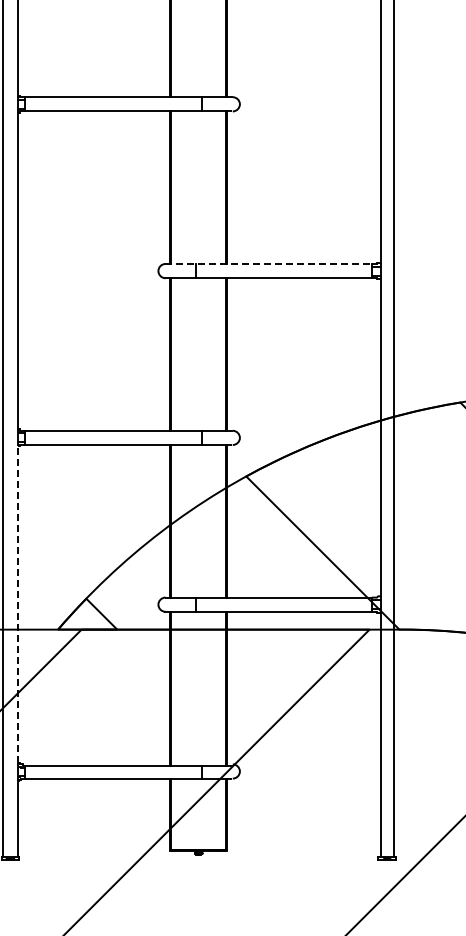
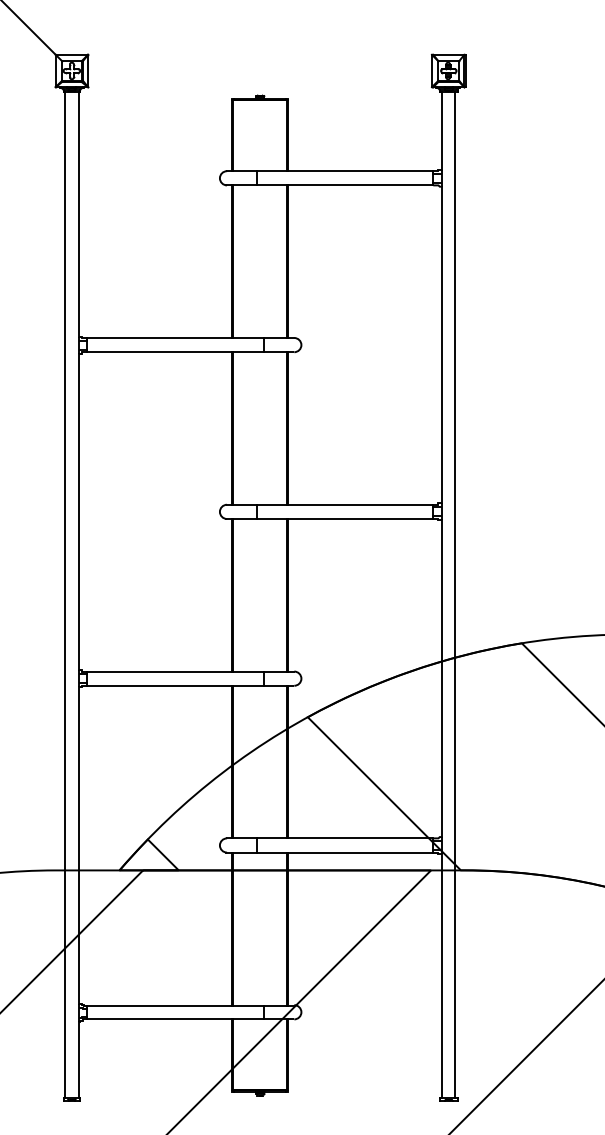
line: (267, 263) -> (329, 504), dashed -> solid
line: (17, 603) -> (79, 844), dashed -> solid

